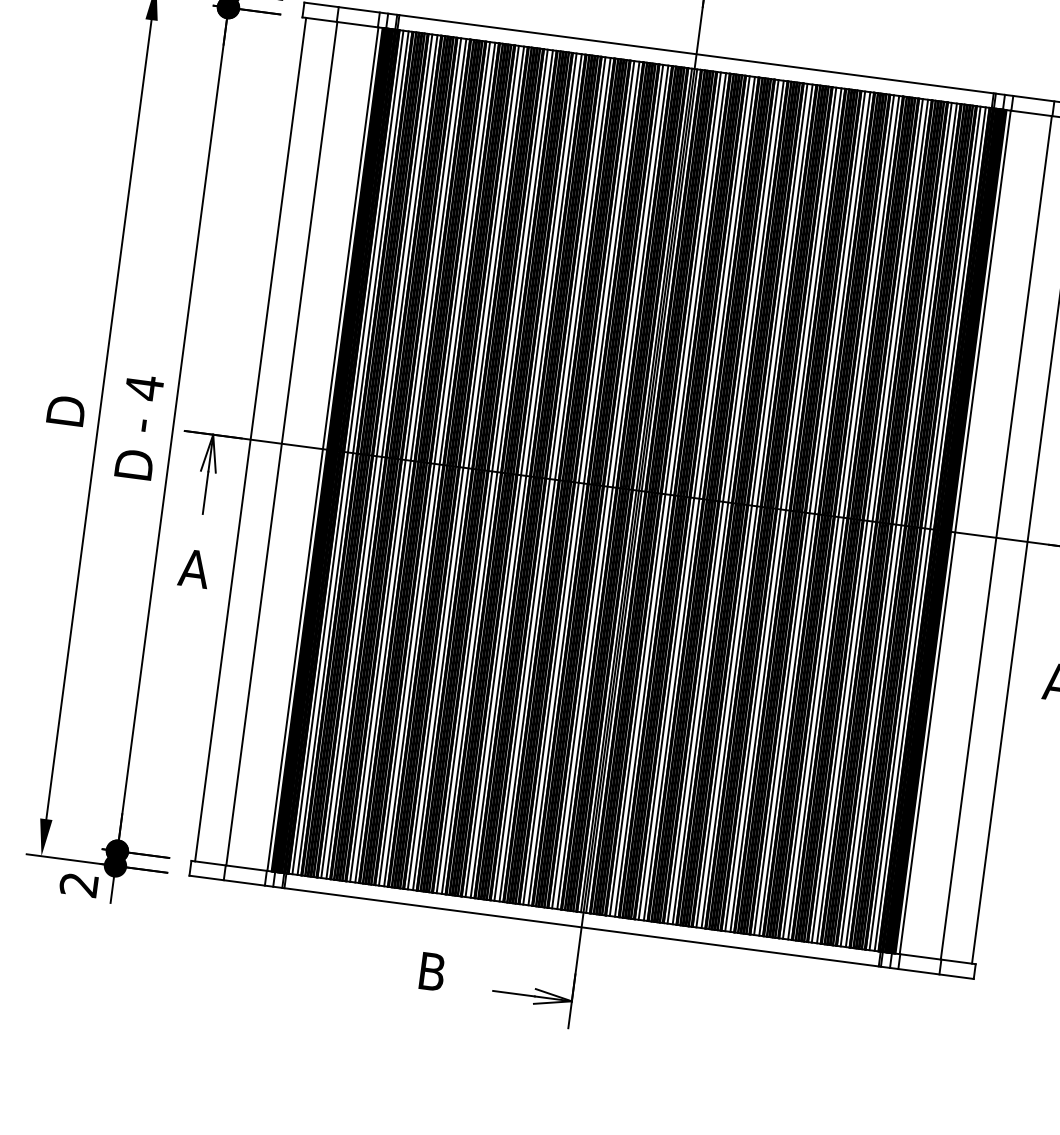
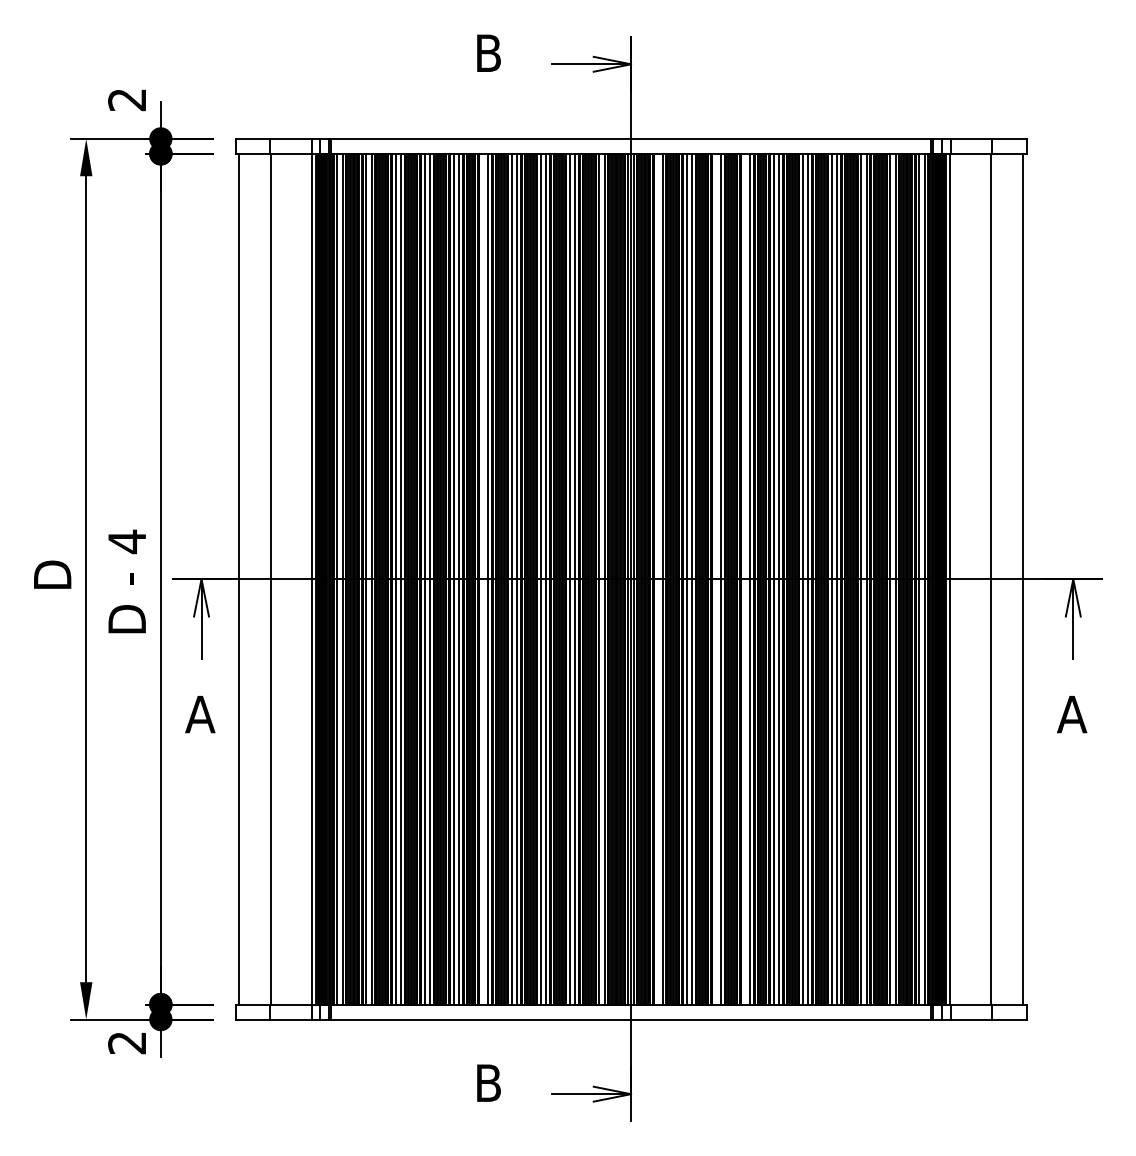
line: (491, 470) -> (482, 578), removed
line: (665, 493) -> (657, 578), removed
line: (722, 501) -> (715, 578), removed
line: (751, 504) -> (744, 578), removed

